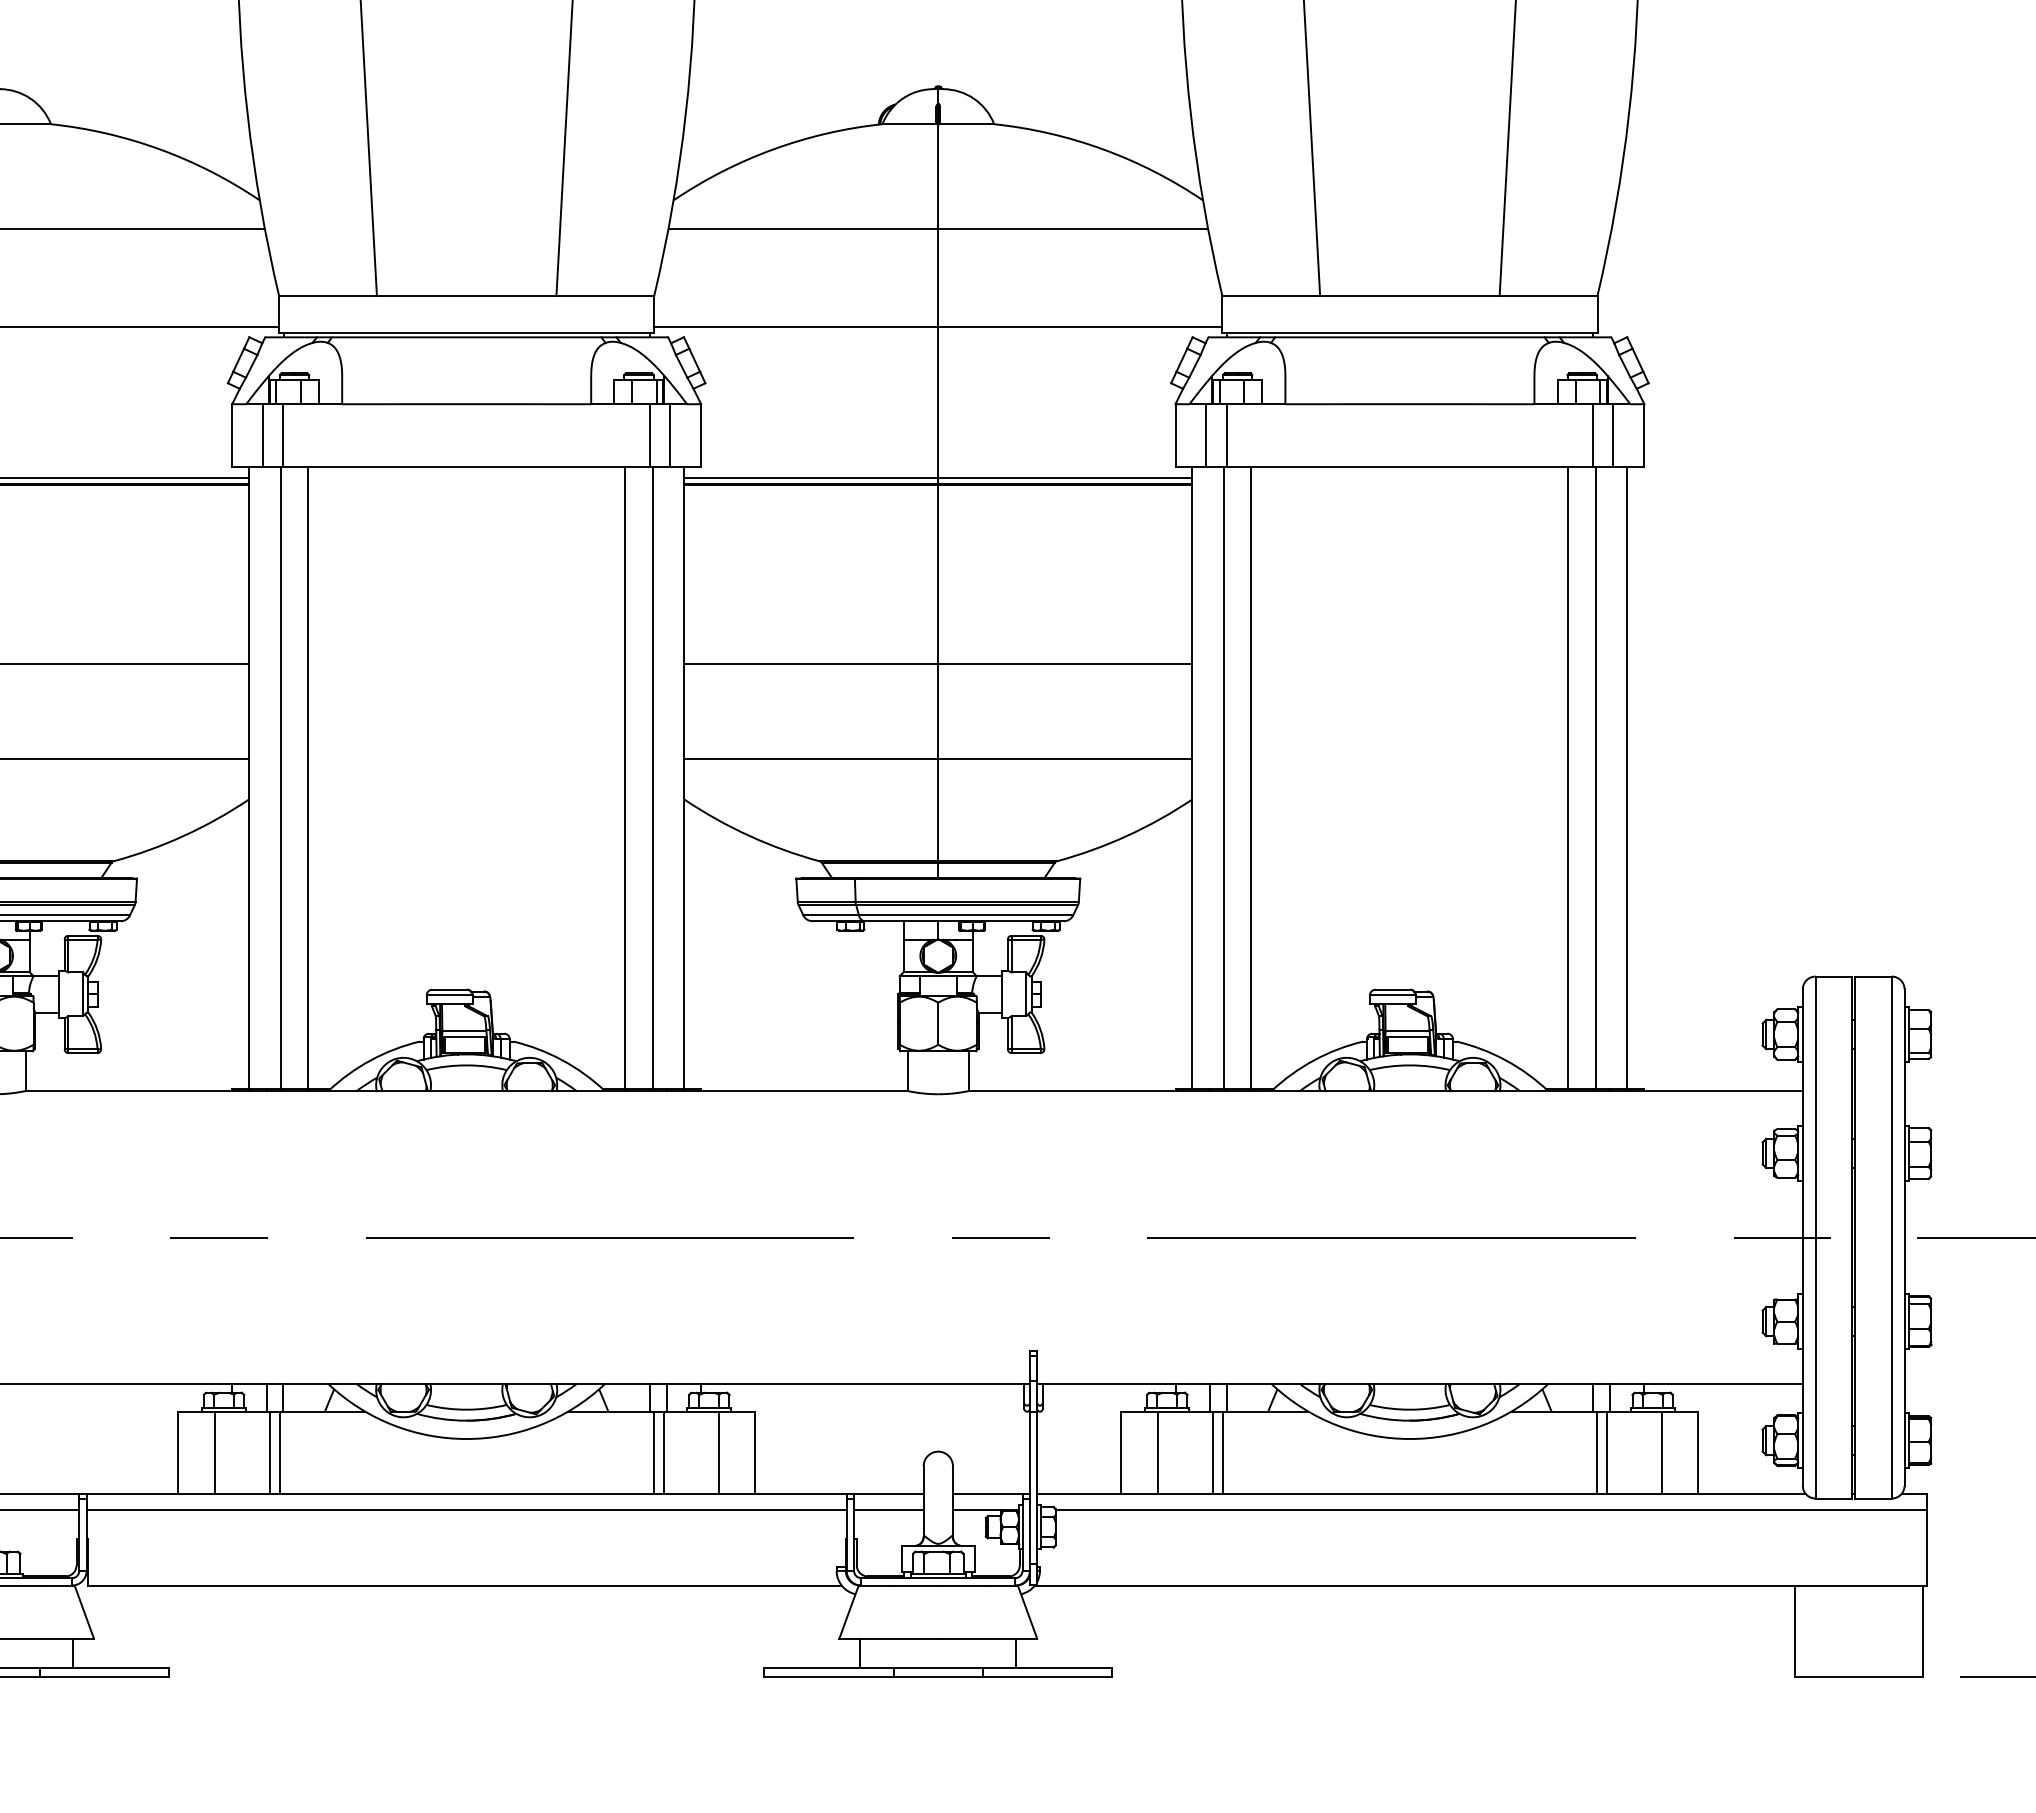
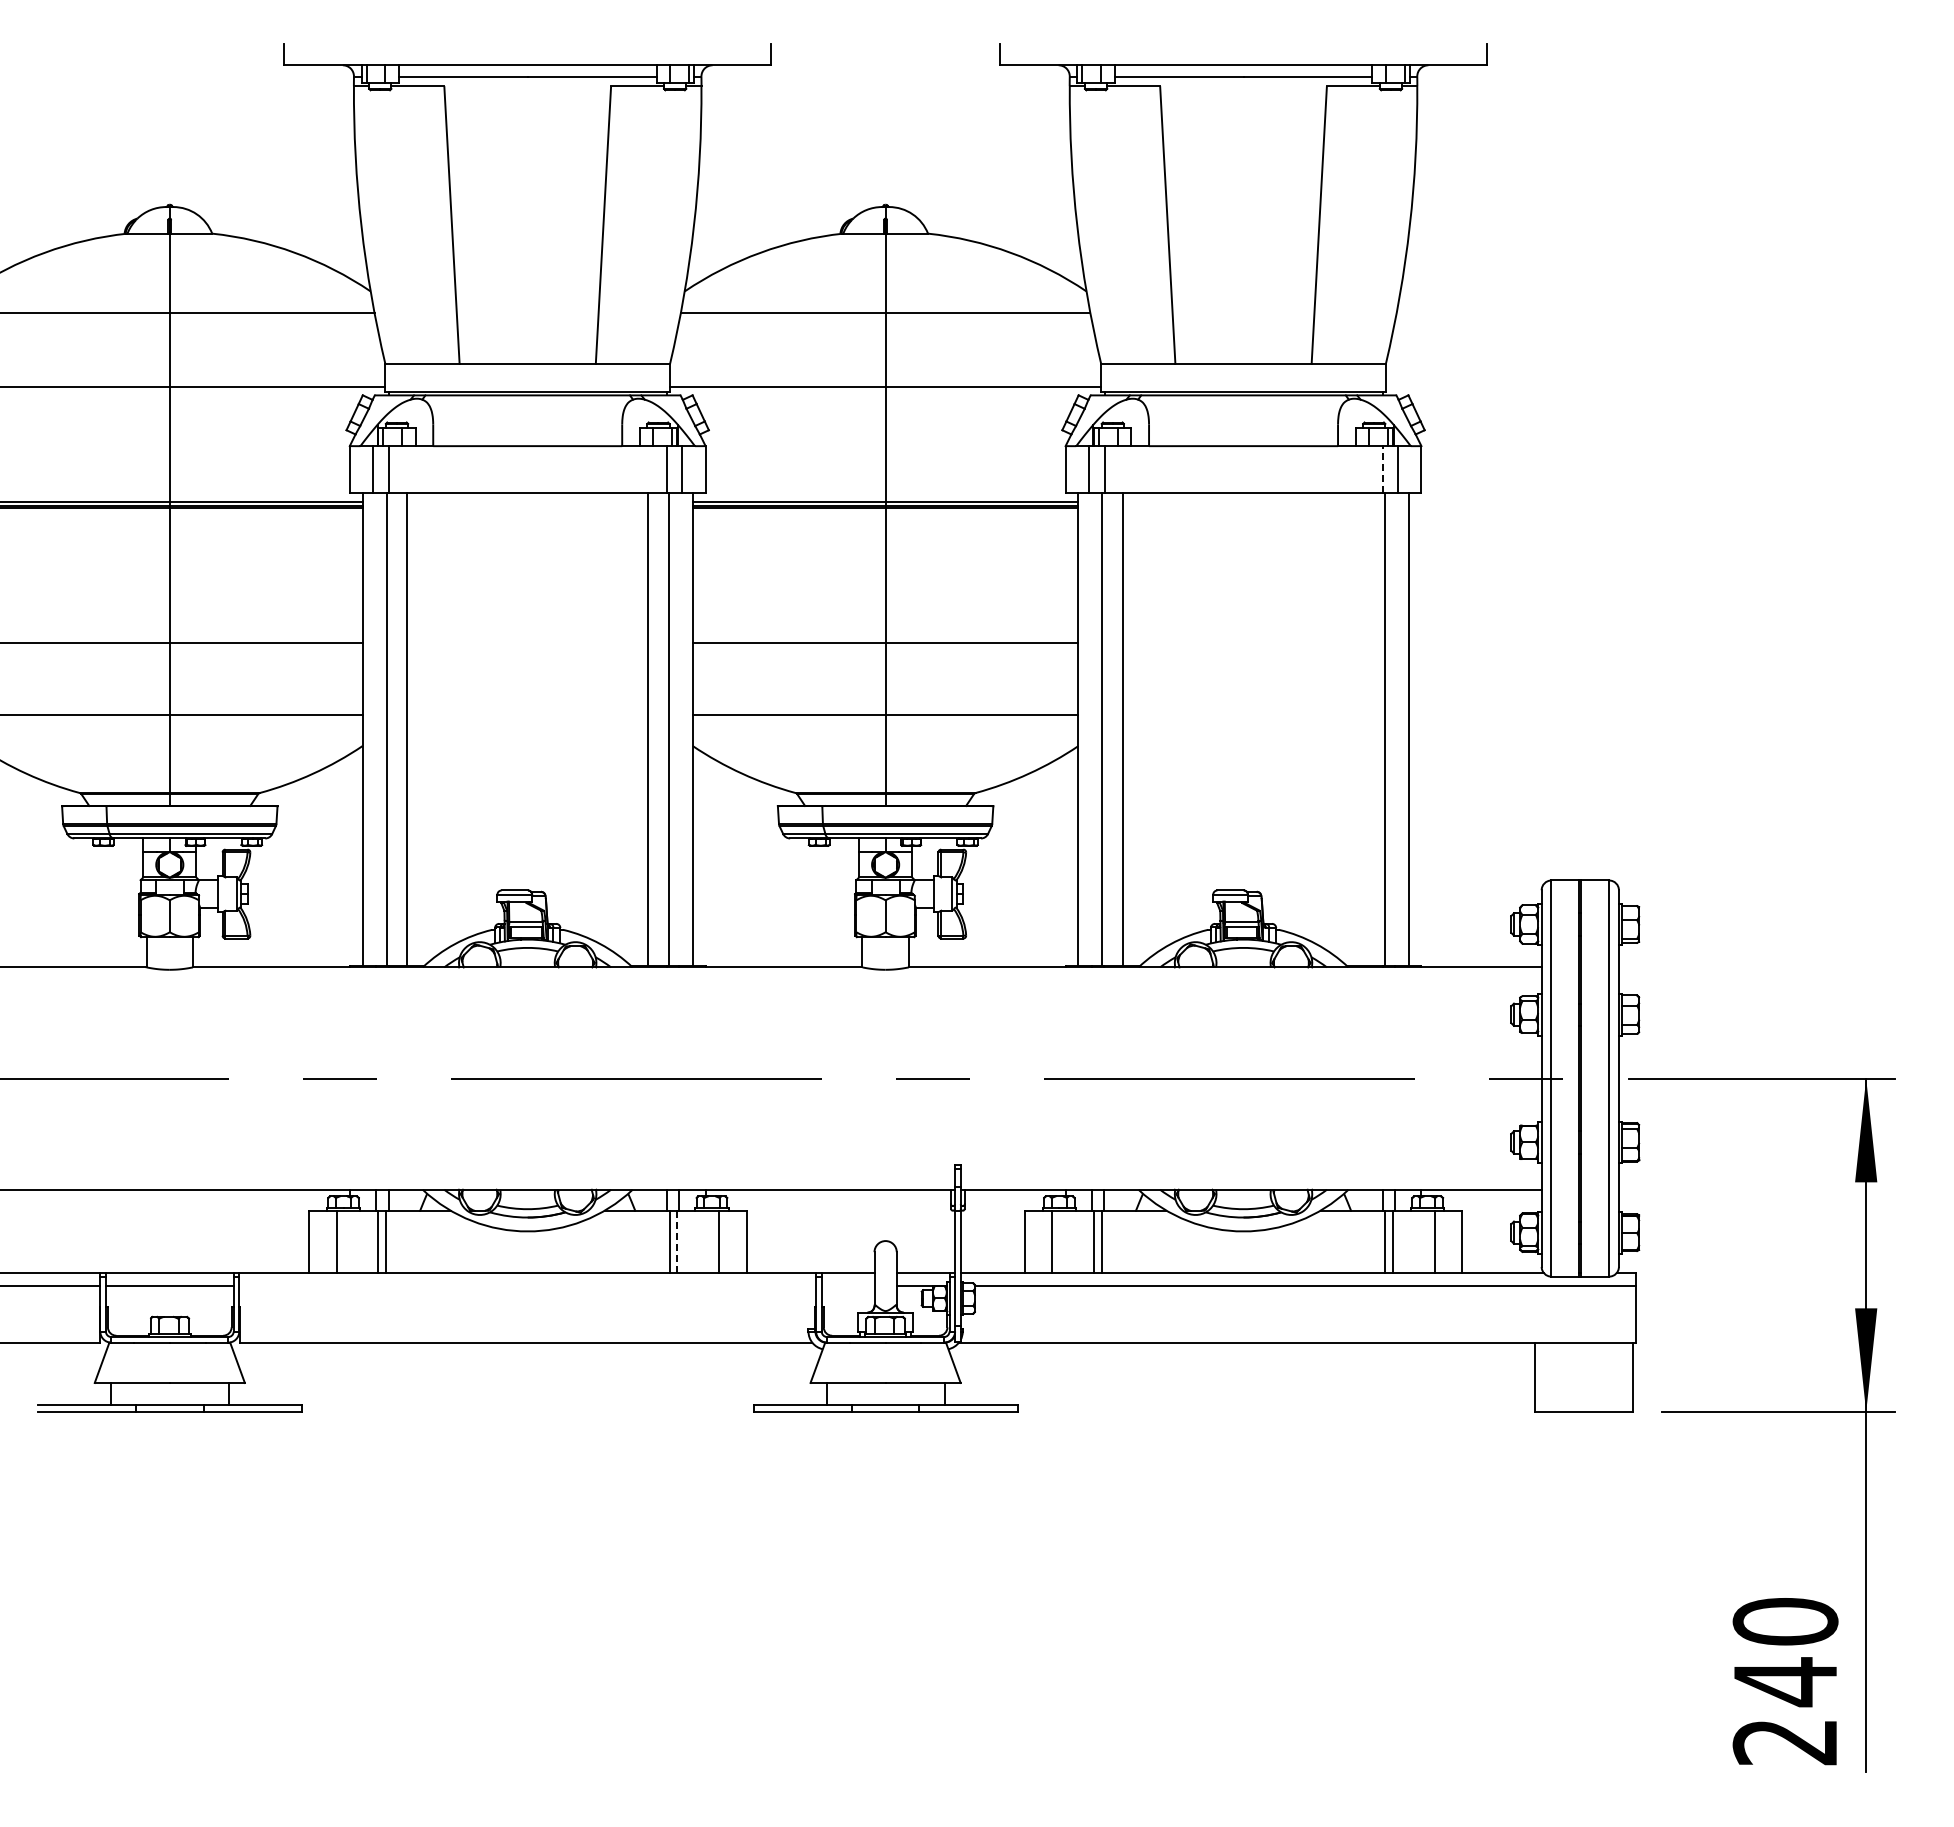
line: (1593, 434) -> (1382, 469), solid -> dashed
line: (1567, 777) -> (1363, 729), removed
line: (664, 1453) -> (677, 1242), solid -> dashed
line: (466, 1510) -> (527, 1285), removed
line: (888, 1510) -> (847, 1285), removed

